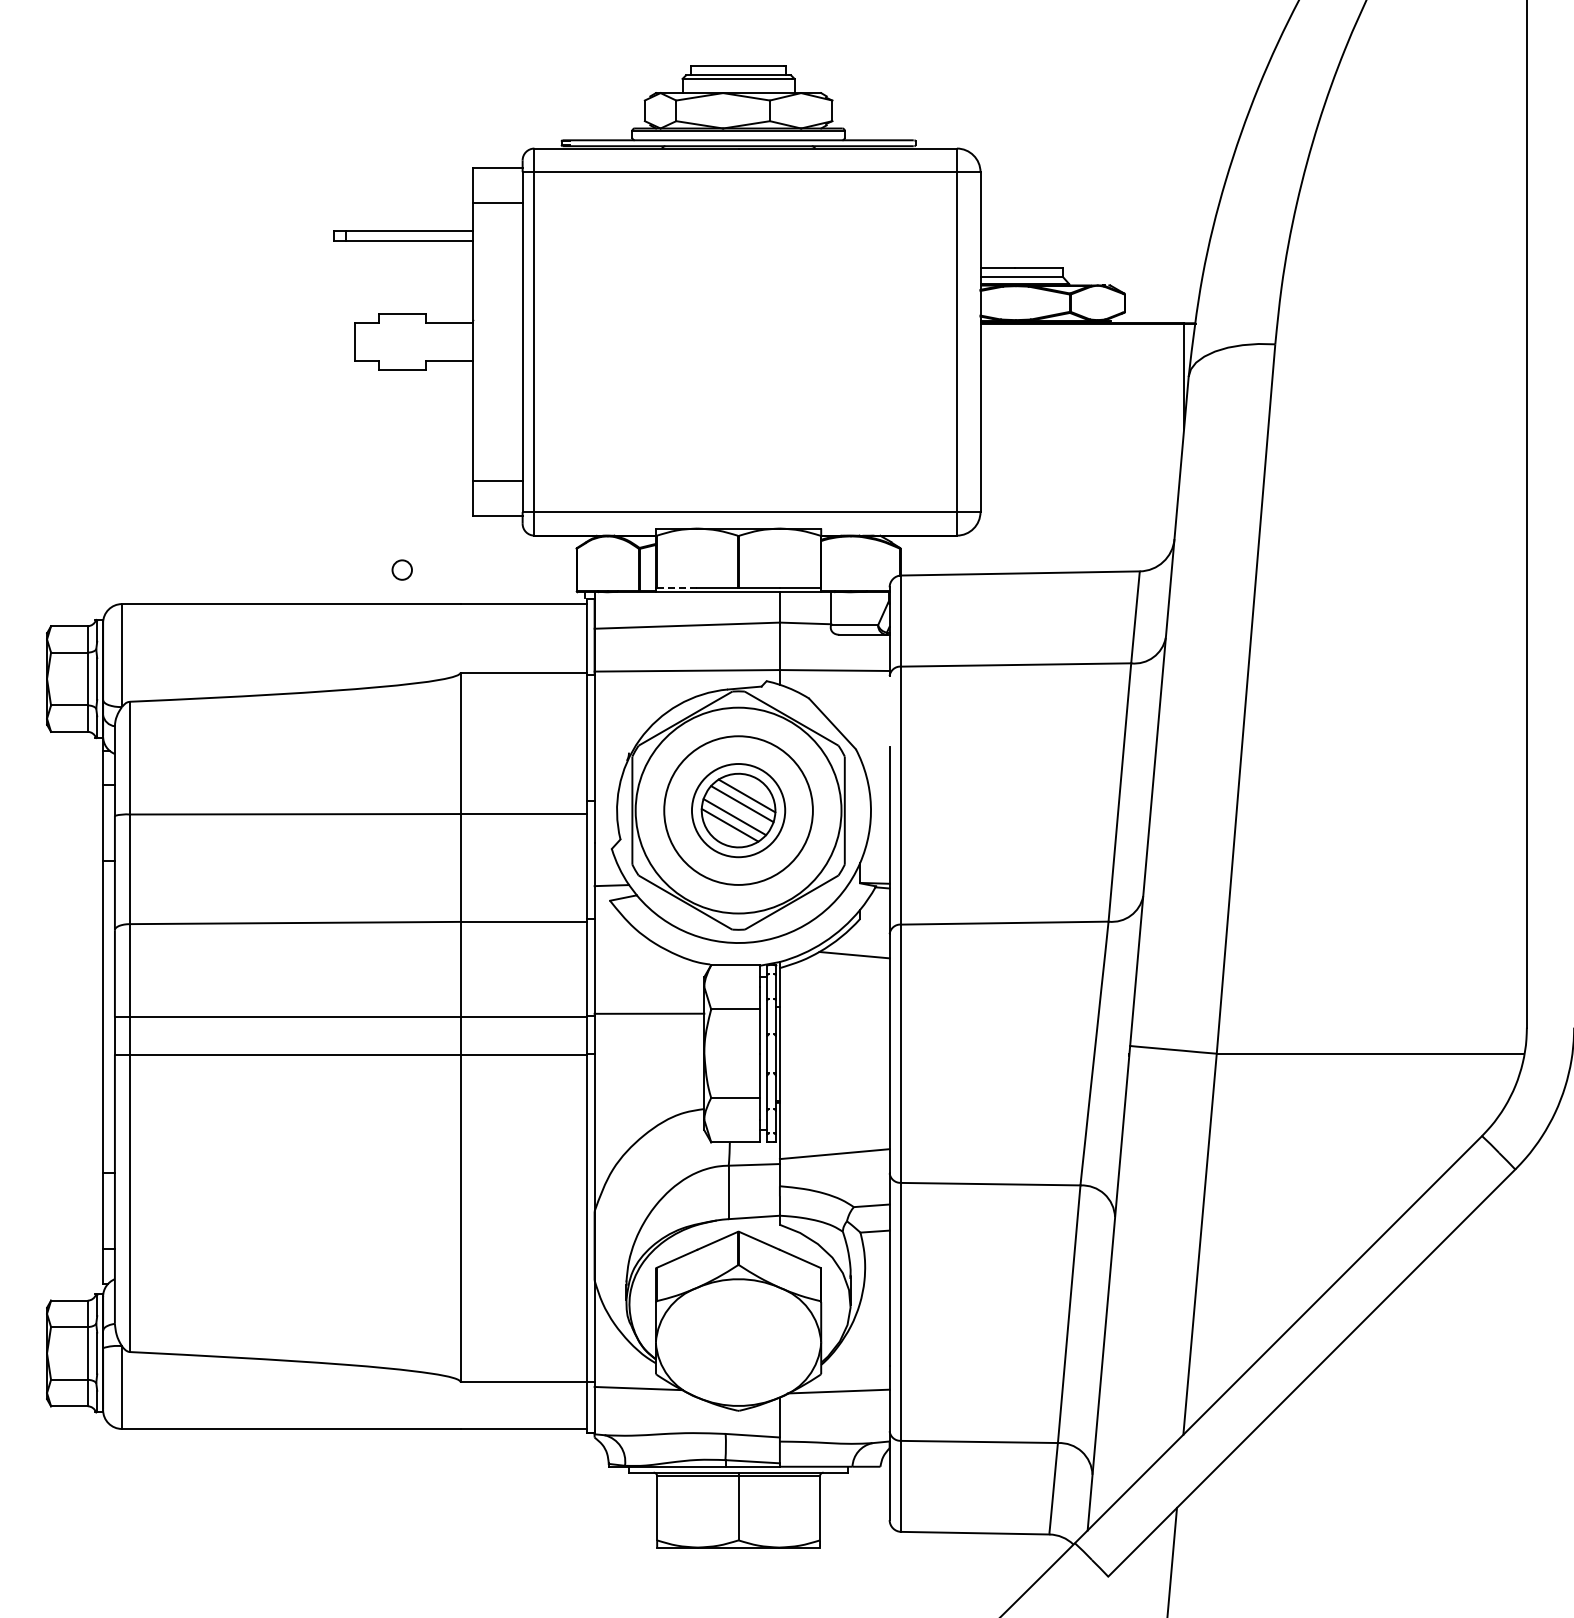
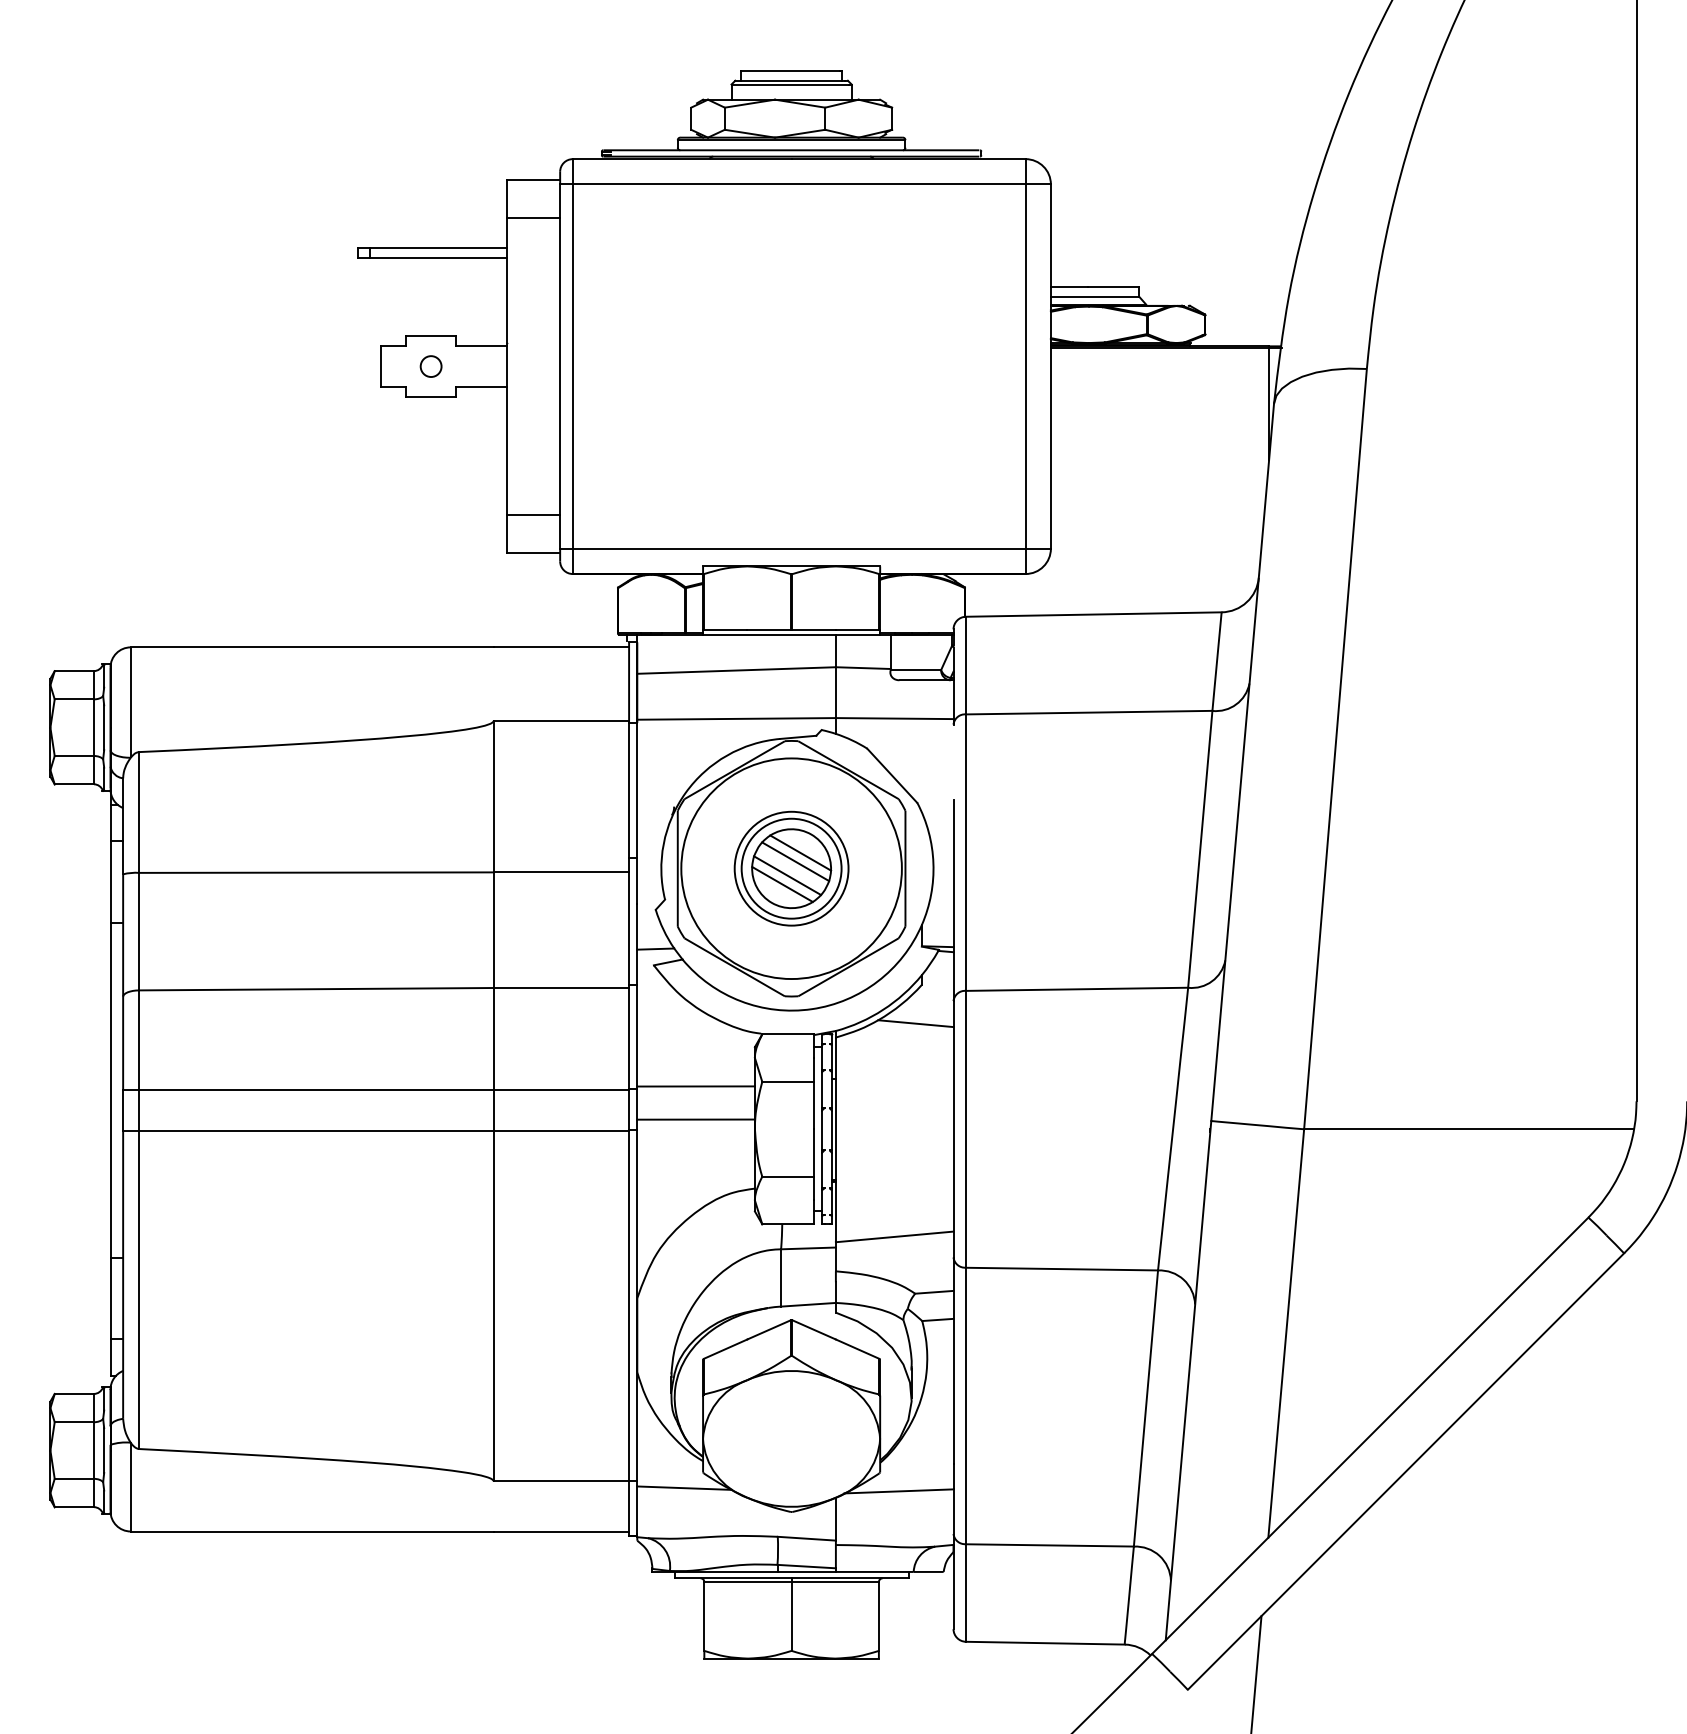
circle: (401, 569) -> (430, 365), moved
line: (677, 587) -> (726, 629), dashed -> solid
circle: (738, 810) -> (791, 868), size x0.71
line: (649, 1044) -> (696, 1119), added

